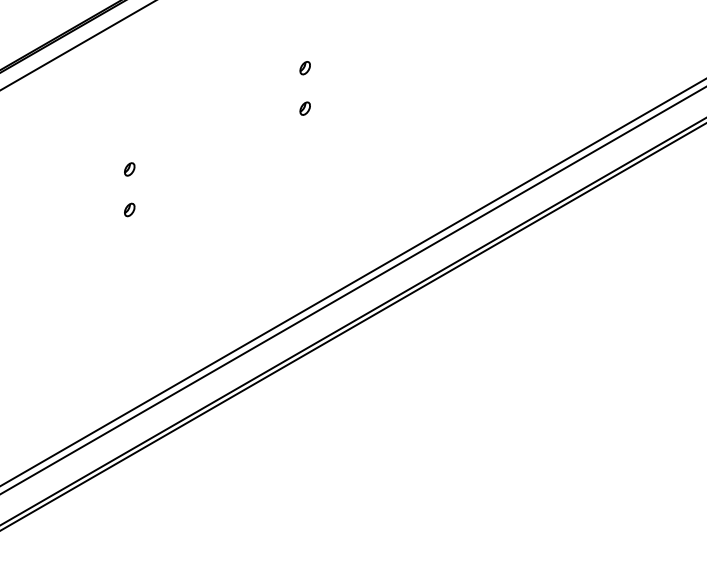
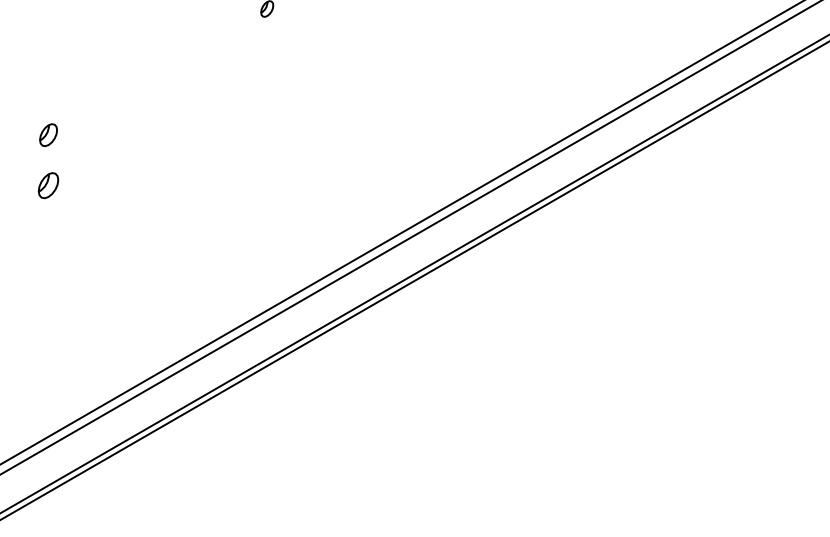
part: (304, 108) -> (266, 59), removed
part: (129, 169) -> (48, 135), size x1.4
part: (129, 209) -> (48, 185), size x1.6

